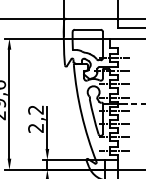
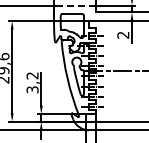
line: (91, 18) -> (75, 5), solid -> dashed
text: (35, 127) -> (32, 89), 2,2 -> 3,2

